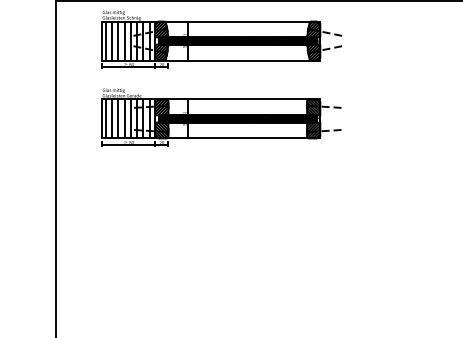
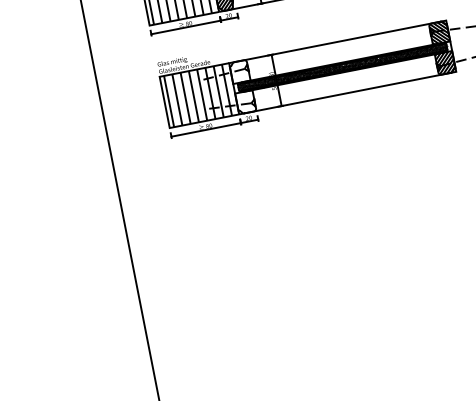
hatch: (161, 107) -> (239, 72), removed
hatch: (161, 130) -> (245, 102), removed

